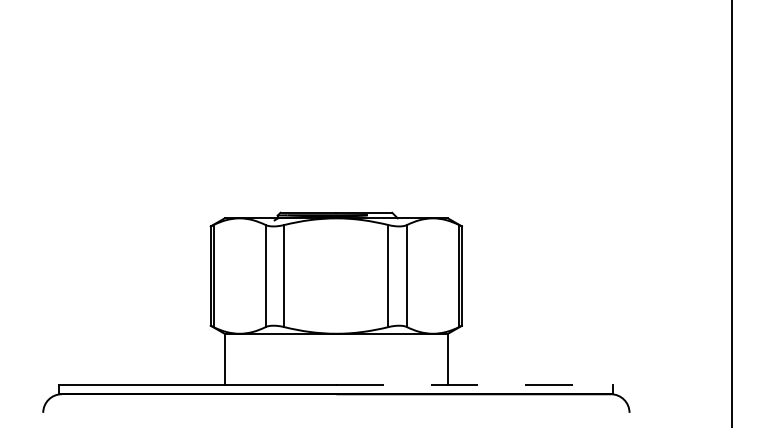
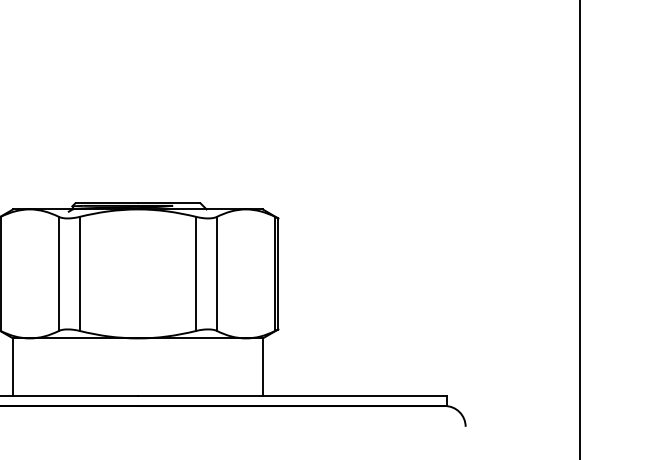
line: (475, 384) -> (293, 395), dashed -> solid

